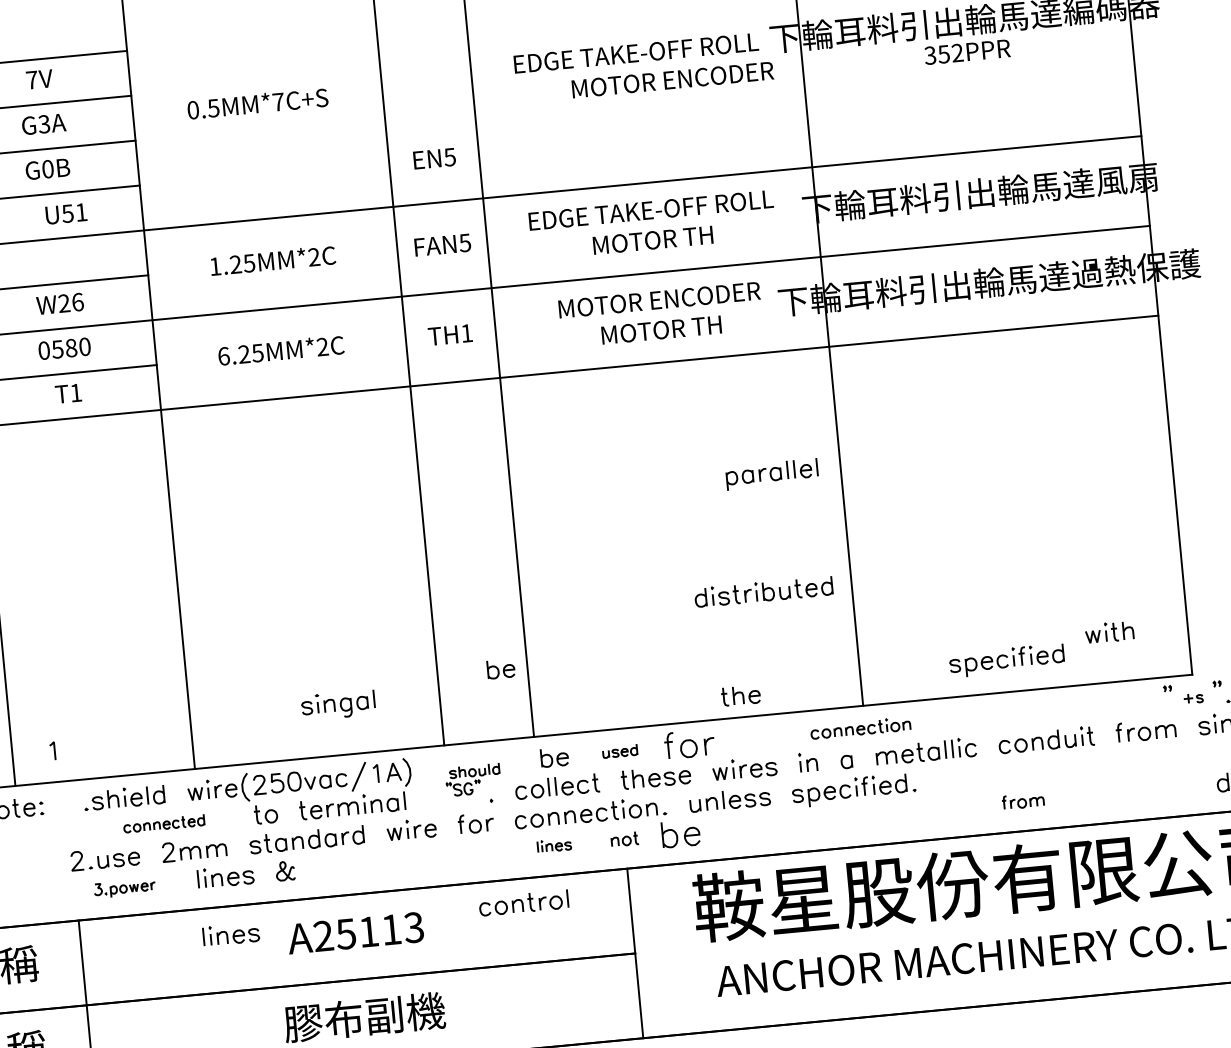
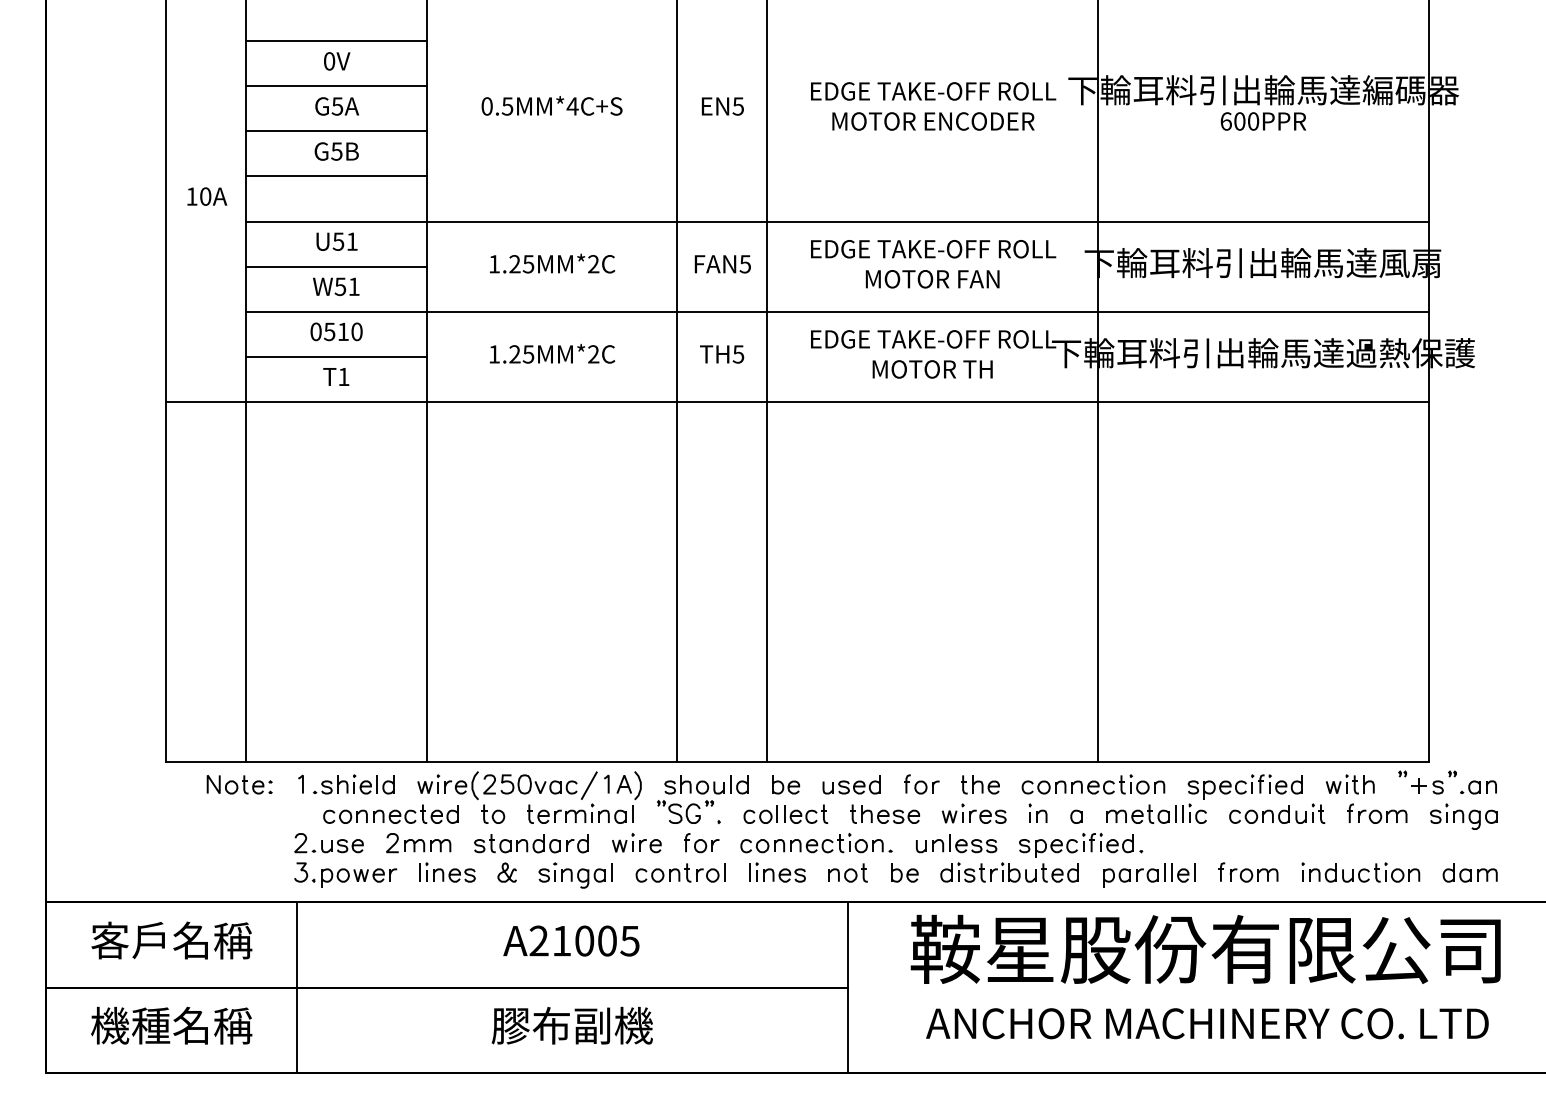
text: (943, 54) -> (1239, 121), 352PPR -> 600PPR
text: (672, 79) -> (933, 121), moved
text: (32, 80) -> (329, 61), 7V -> 0V
text: (278, 102) -> (572, 106), 0.5MM*7C+S -> 0.5MM*4C+S
text: (44, 124) -> (337, 106), G3A -> G5A
text: (434, 158) -> (722, 106), moved
text: (47, 169) -> (336, 151), G0B -> G5B
text: (65, 213) -> (336, 241), moved
text: (652, 240) -> (932, 279), MOTOR TH -> MOTOR FAN
text: (659, 300) -> (933, 339), MOTOR ENCODER -> EDGE TAKE-OFF ROLL
text: (70, 302) -> (346, 286), W26 -> W51
text: (466, 333) -> (738, 354), TH1 -> TH5
text: (71, 347) -> (343, 331), 0580 -> 0510
text: (223, 356) -> (494, 354), 6.25MM*2C -> 1.25MM*2C
part: (772, 474) -> (1149, 875), moved
part: (763, 591) -> (1009, 872), moved
part: (1109, 632) -> (1350, 784), moved
part: (1006, 660) -> (1244, 786), moved
part: (501, 668) -> (741, 691), removed
part: (741, 695) -> (980, 784), moved
part: (1193, 698) -> (1427, 786), size x1.67
part: (338, 705) -> (575, 875), moved
part: (860, 728) -> (1093, 784), size x1.43
part: (689, 744) -> (921, 784), size x0.71
line: (54, 750) -> (302, 783), moved
part: (619, 750) -> (851, 784), size x1.67
part: (472, 779) -> (702, 799), size x1.67
part: (1134, 790) -> (1360, 872), added
part: (1023, 801) -> (1248, 872), size x1.43
part: (163, 823) -> (390, 813), size x1.67
part: (680, 833) -> (904, 872), size x0.71
part: (624, 838) -> (847, 872), size x1.43
part: (554, 845) -> (777, 872), size x1.67
part: (124, 888) -> (345, 874), size x1.67
part: (523, 902) -> (680, 872), moved
text: (379, 930) -> (595, 940), A25113 -> A21005
part: (231, 934) -> (447, 930), removed

